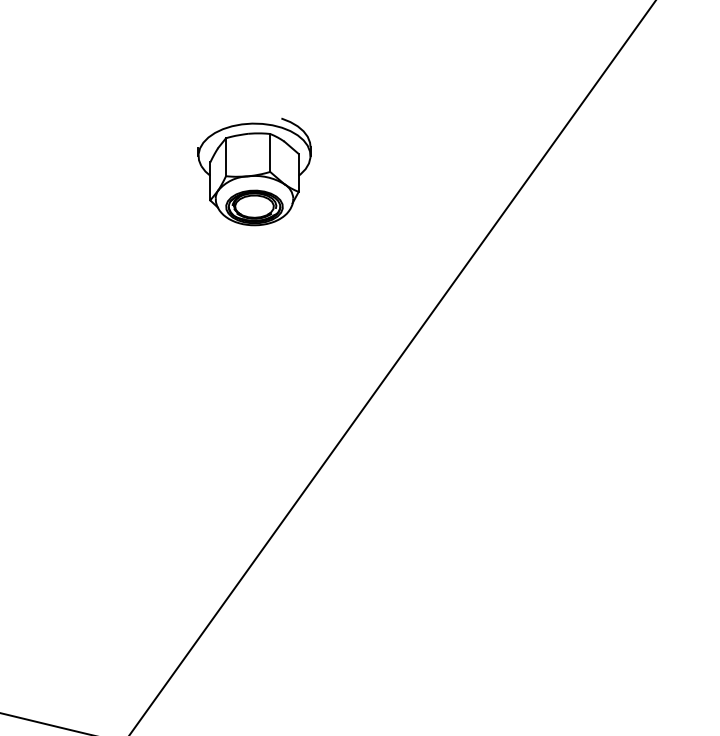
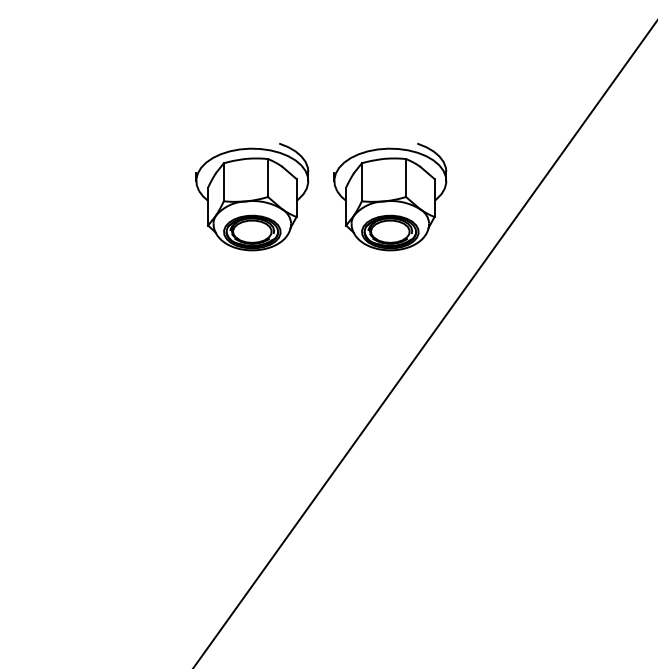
part: (392, 171) -> (390, 196), added

